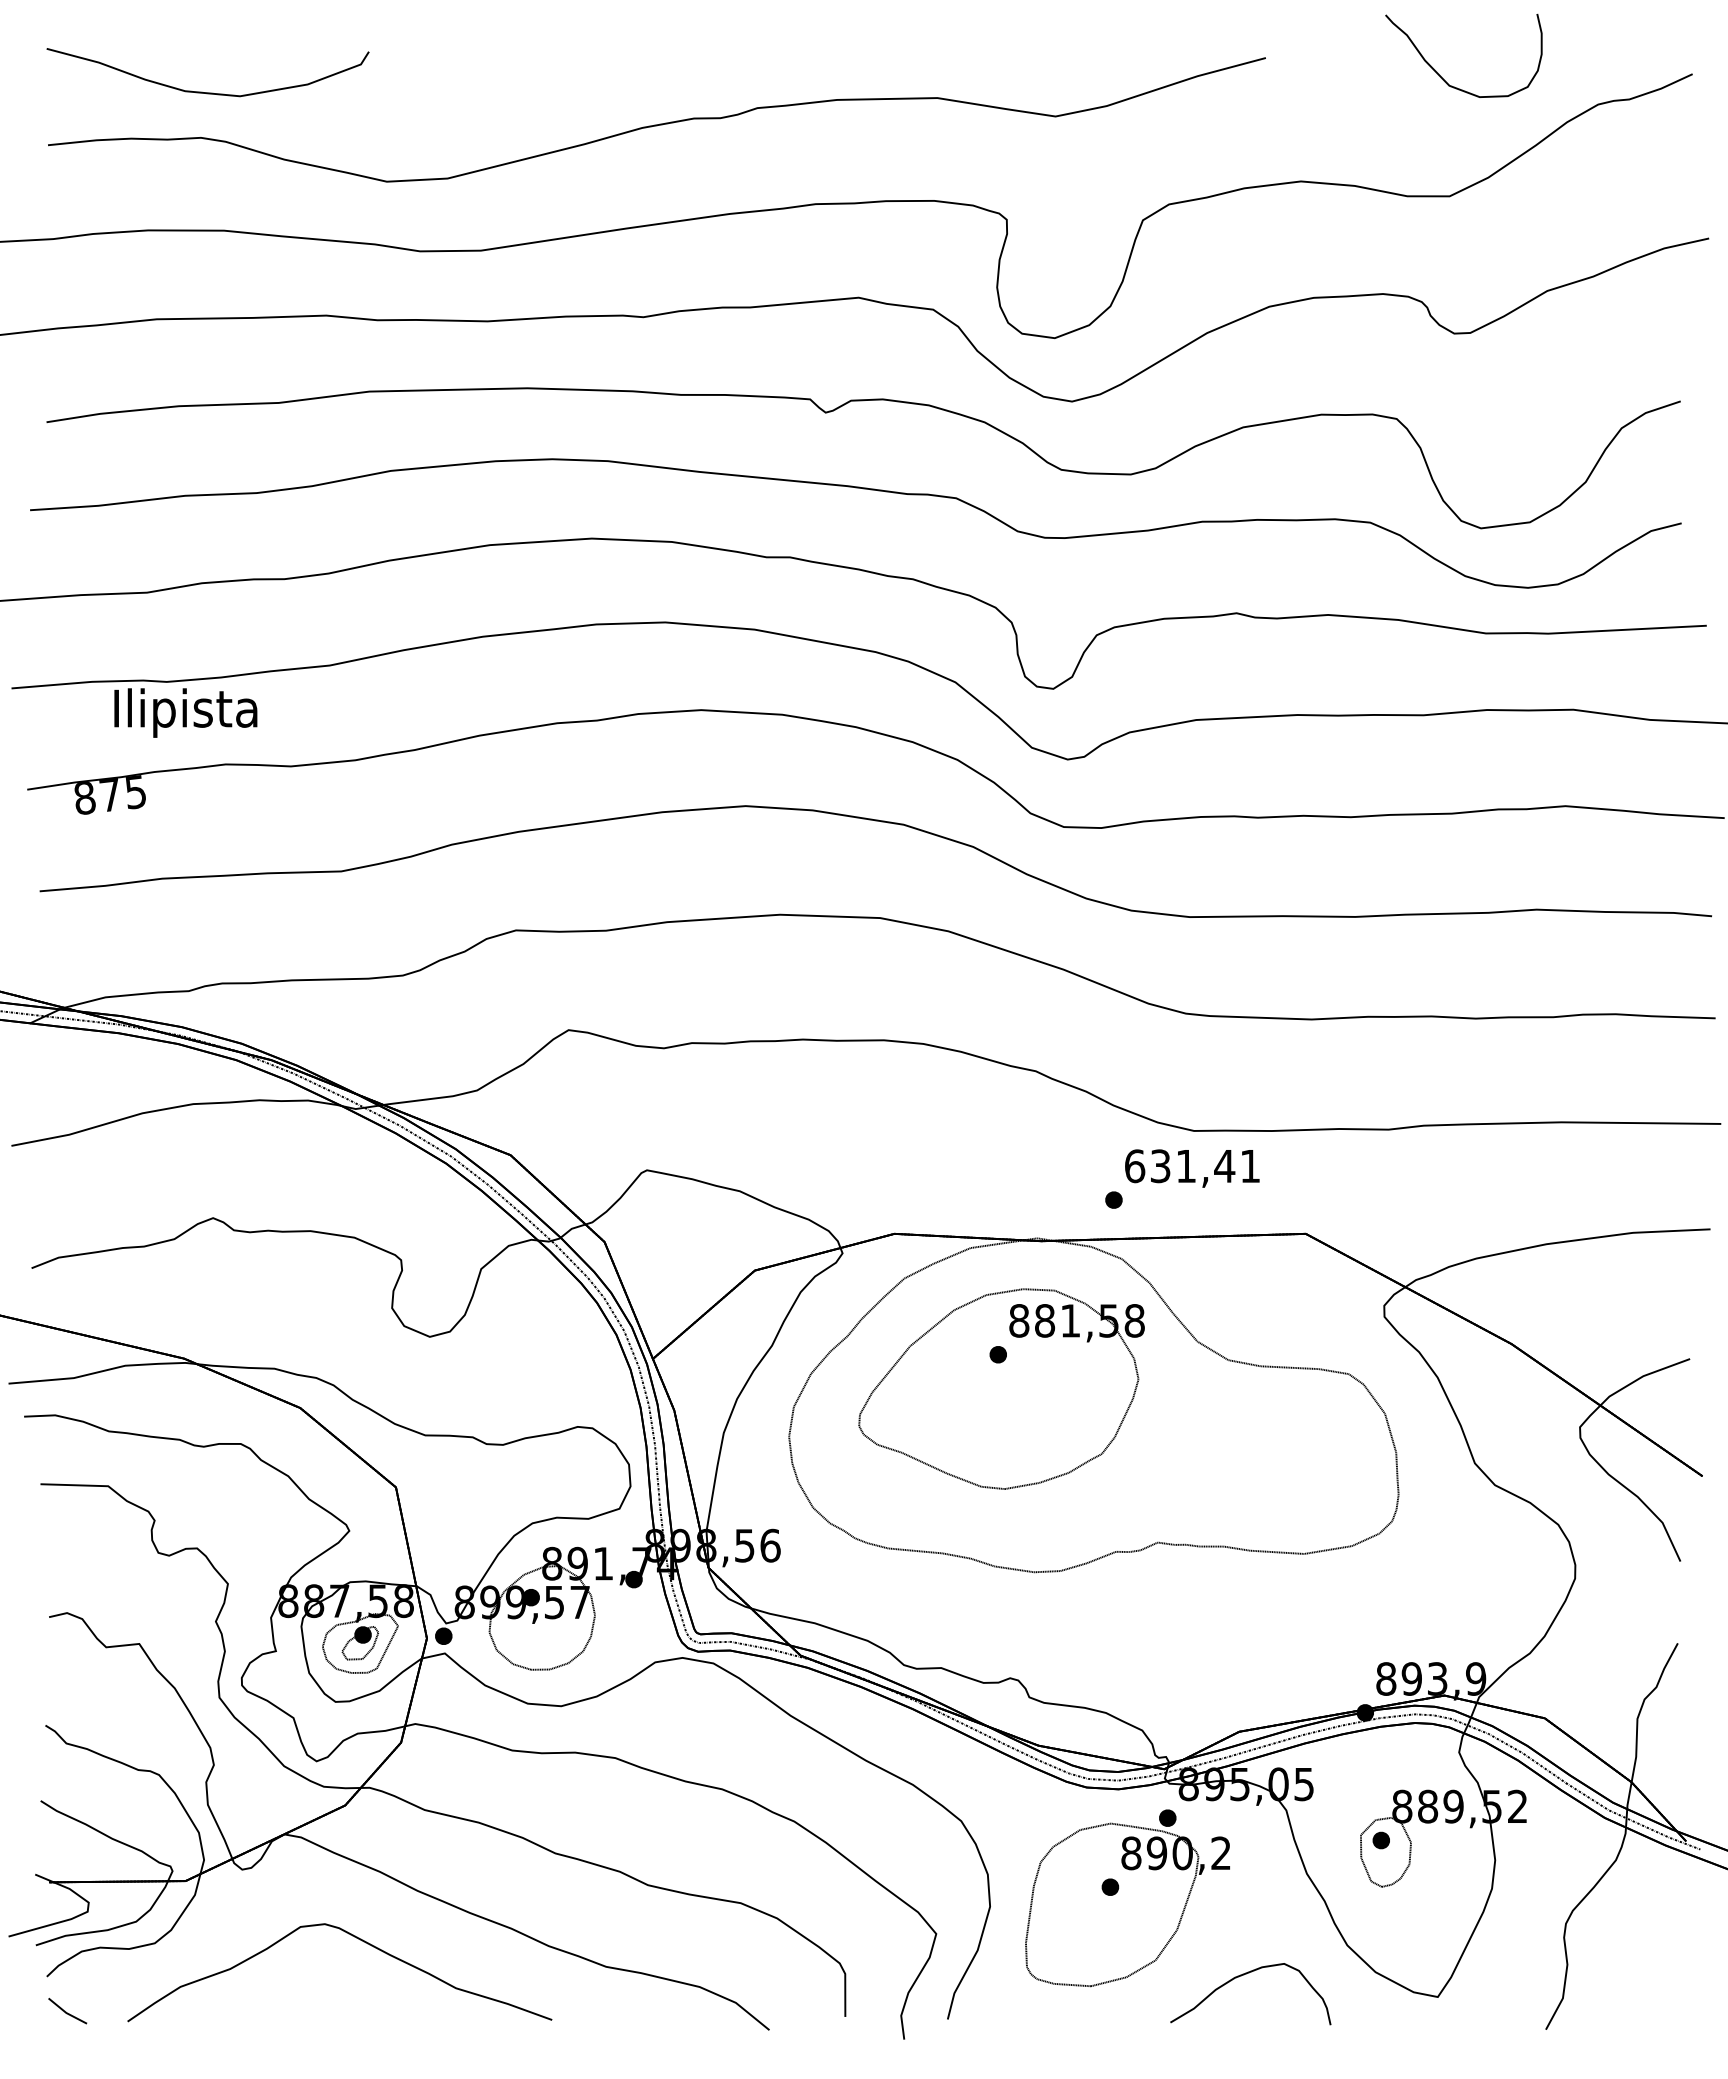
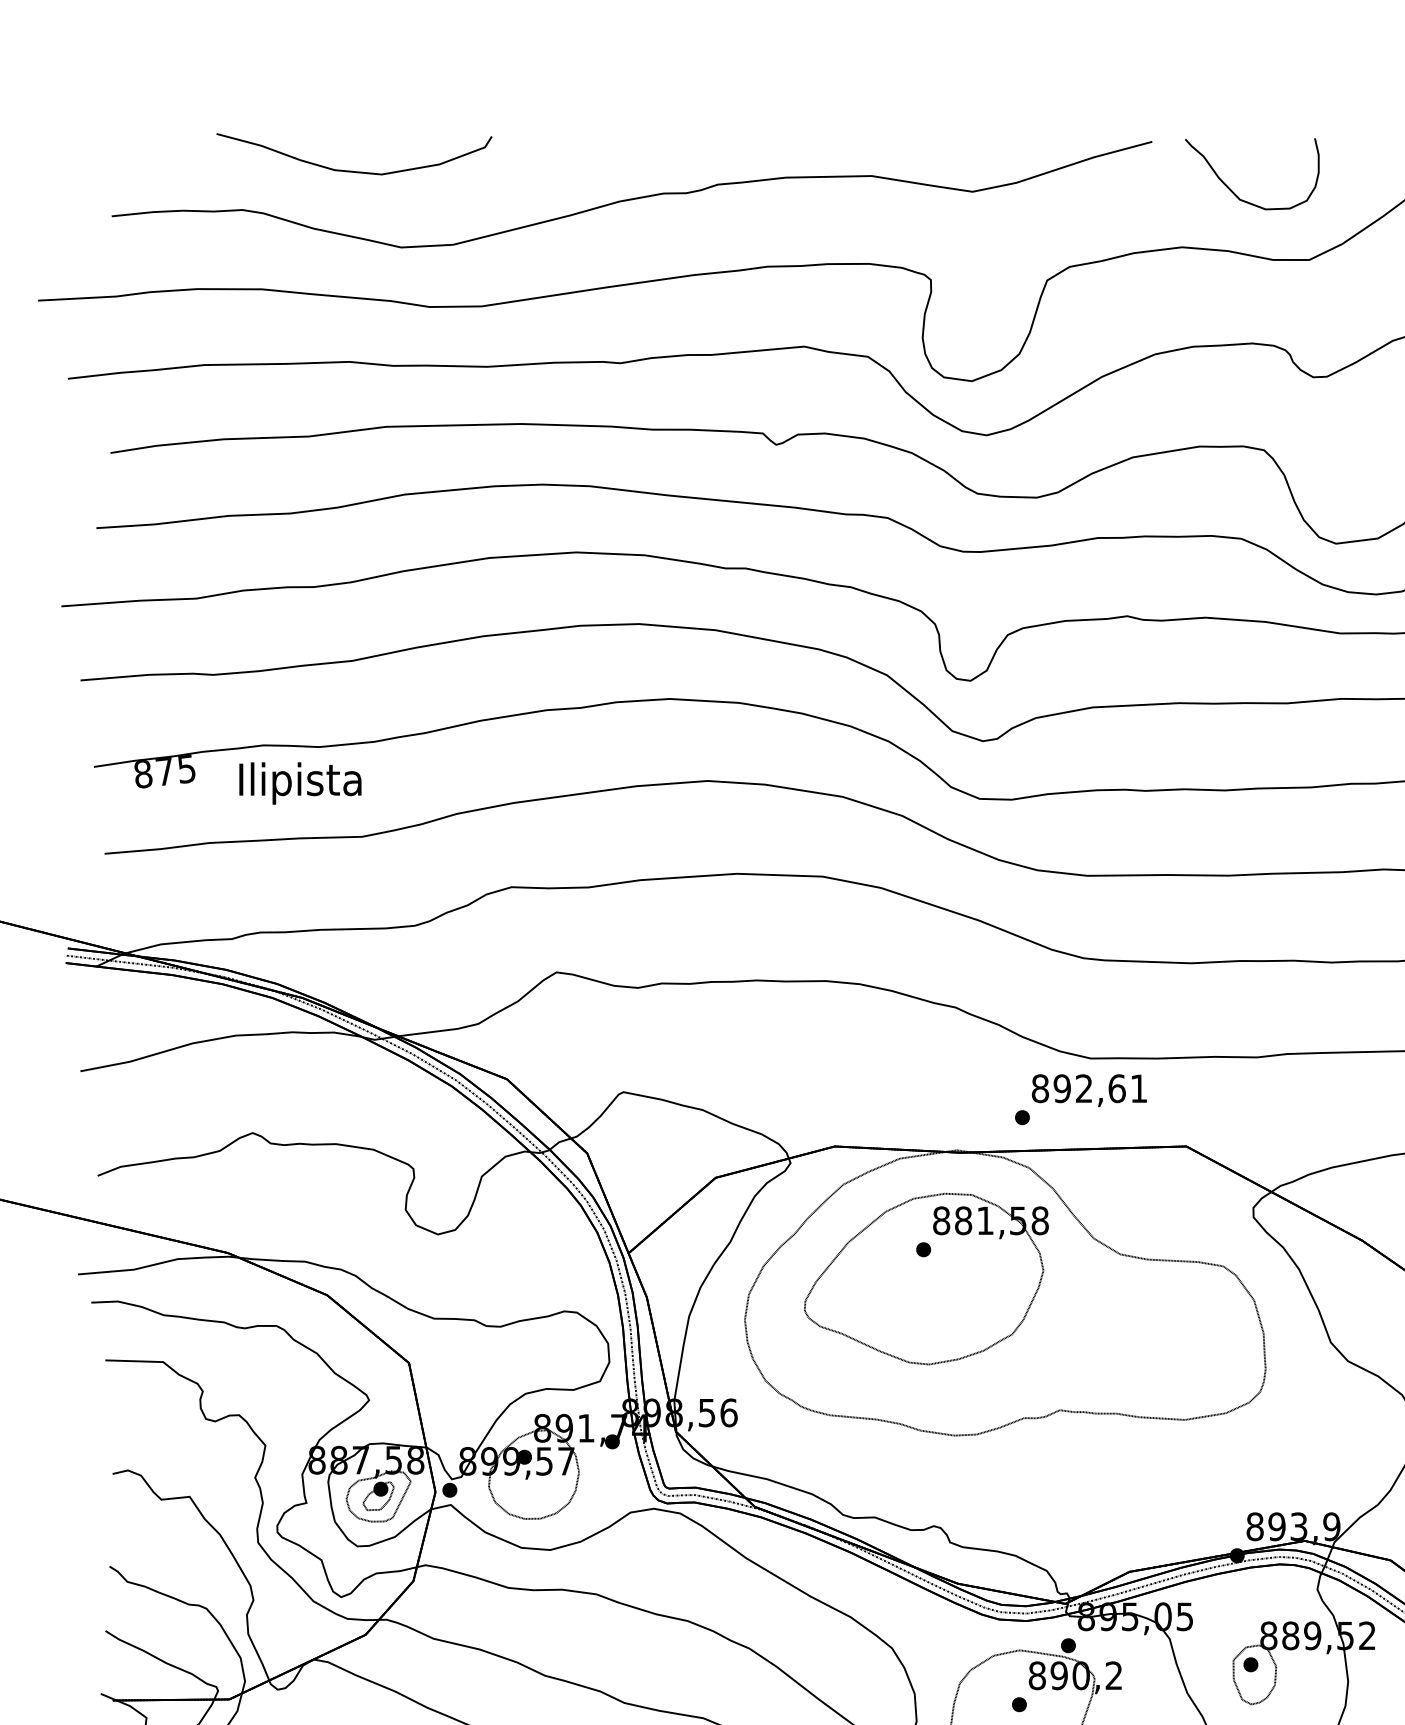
curve: (1441, 76) -> (1233, 191), moved
part: (202, 91) -> (349, 170), moved
text: (185, 712) -> (300, 783), moved
text: (1180, 1166) -> (1079, 1088), 631,41 -> 892,61

